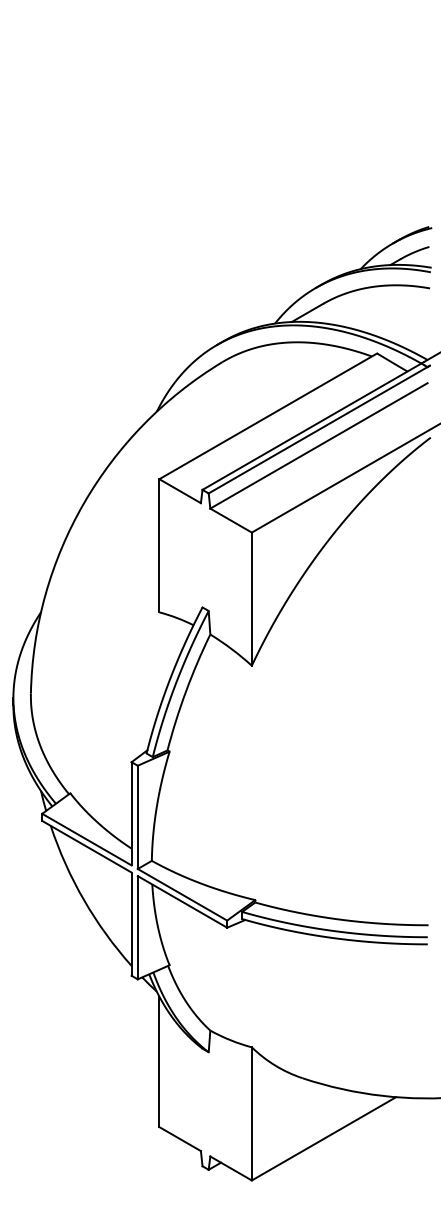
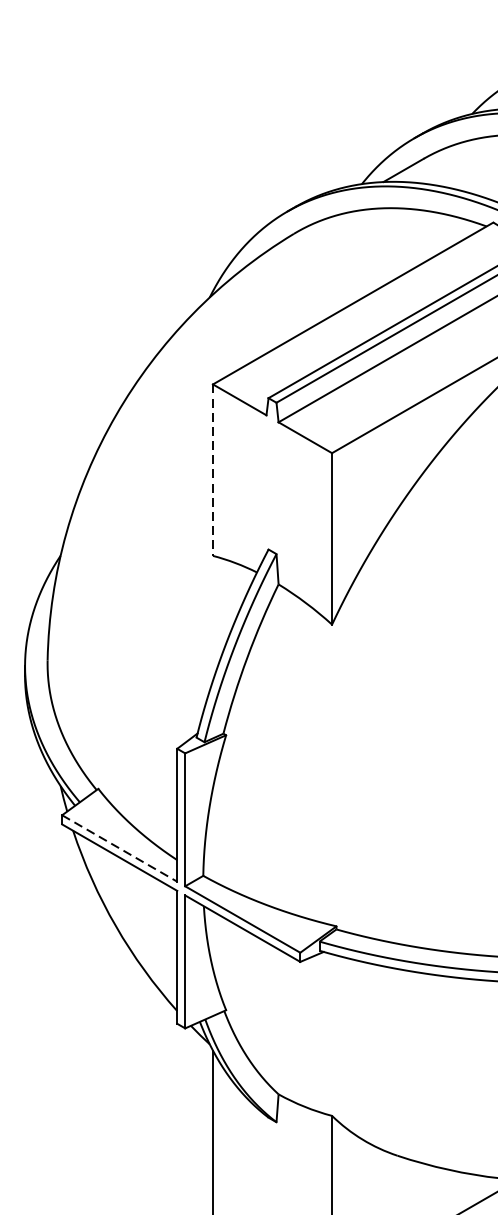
line: (159, 545) -> (213, 469), solid -> dashed
line: (86, 839) -> (119, 848), solid -> dashed

